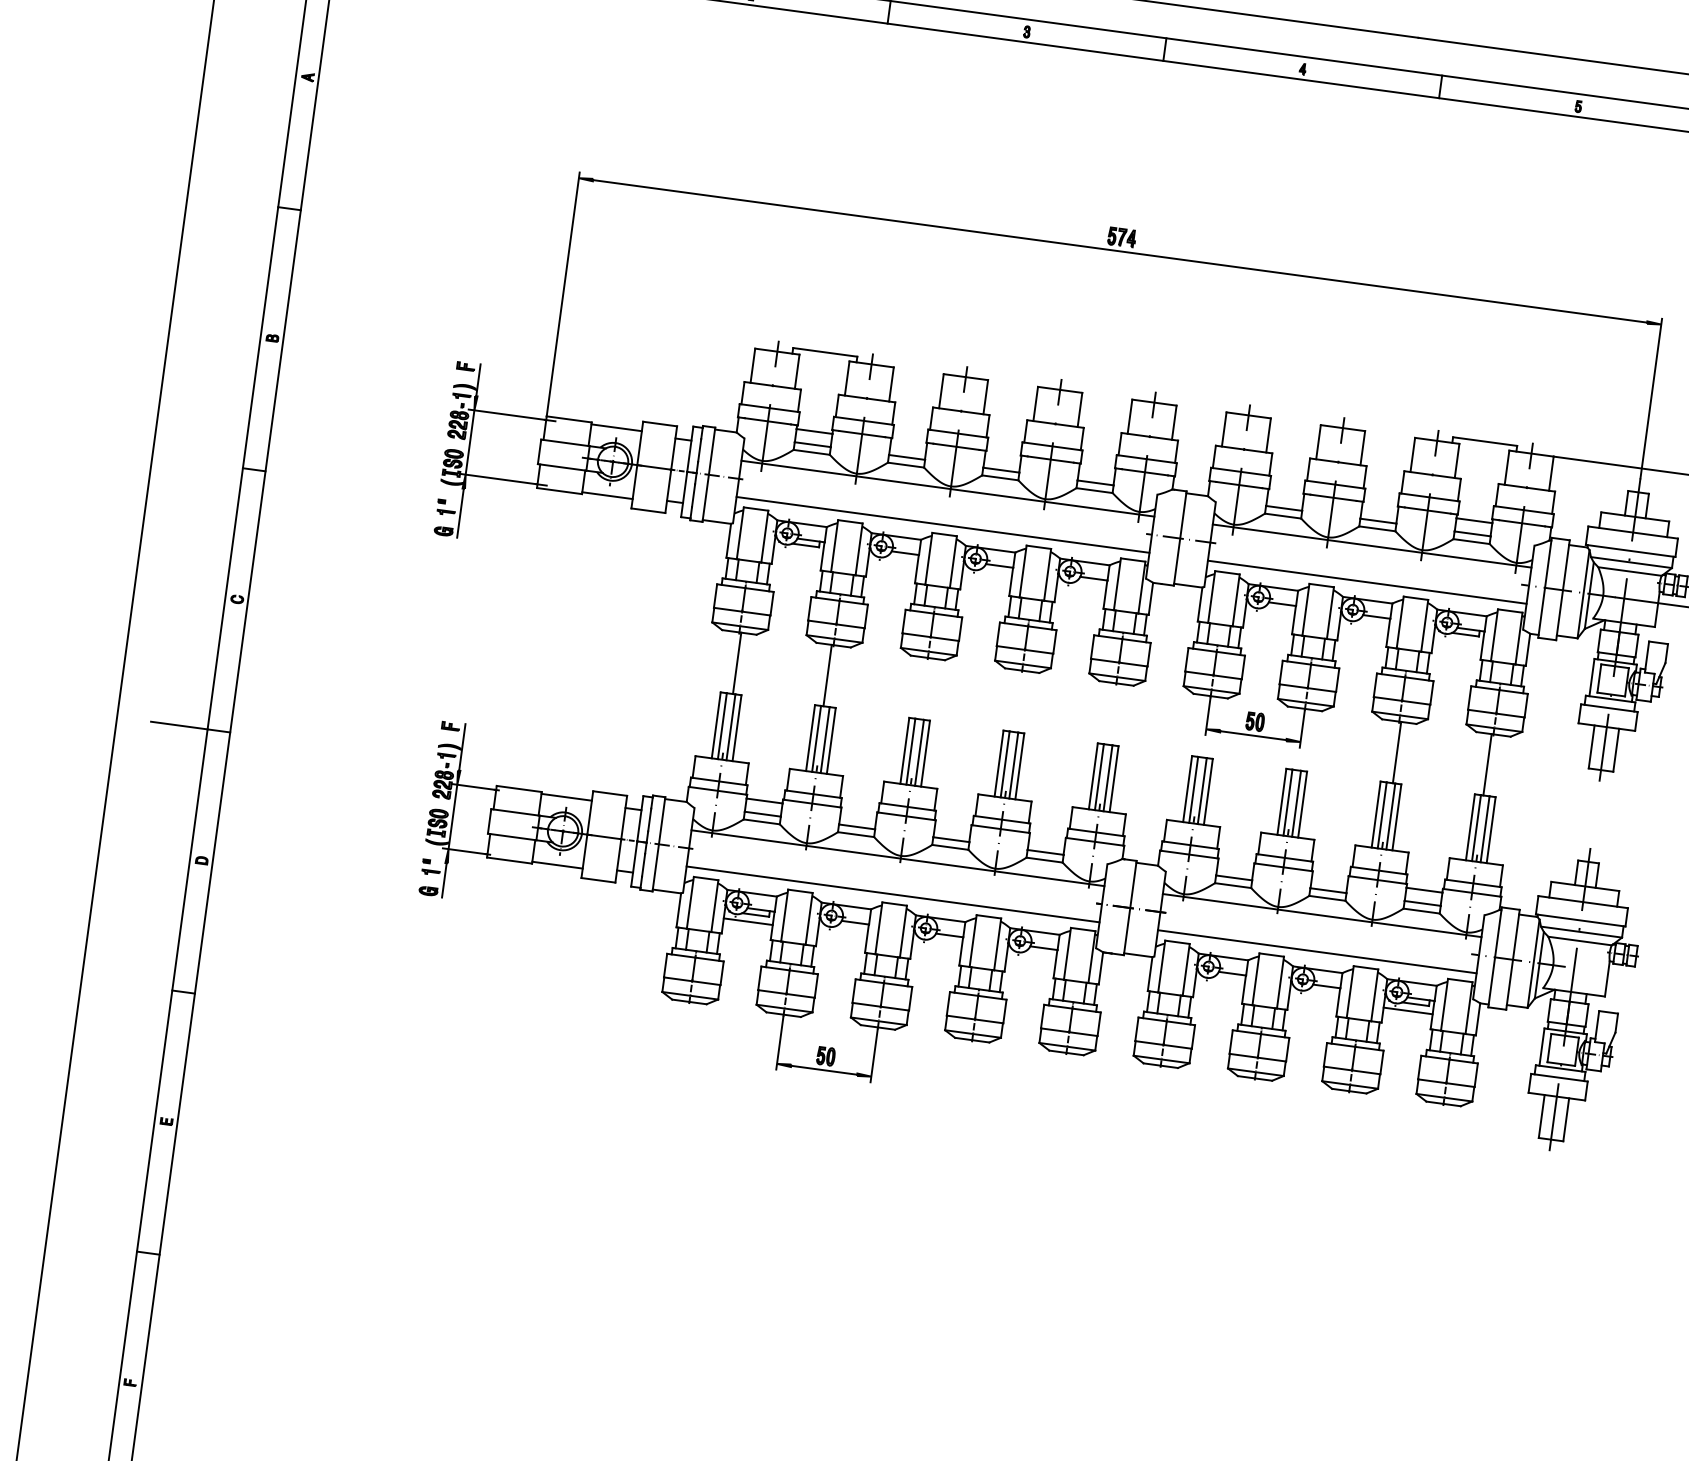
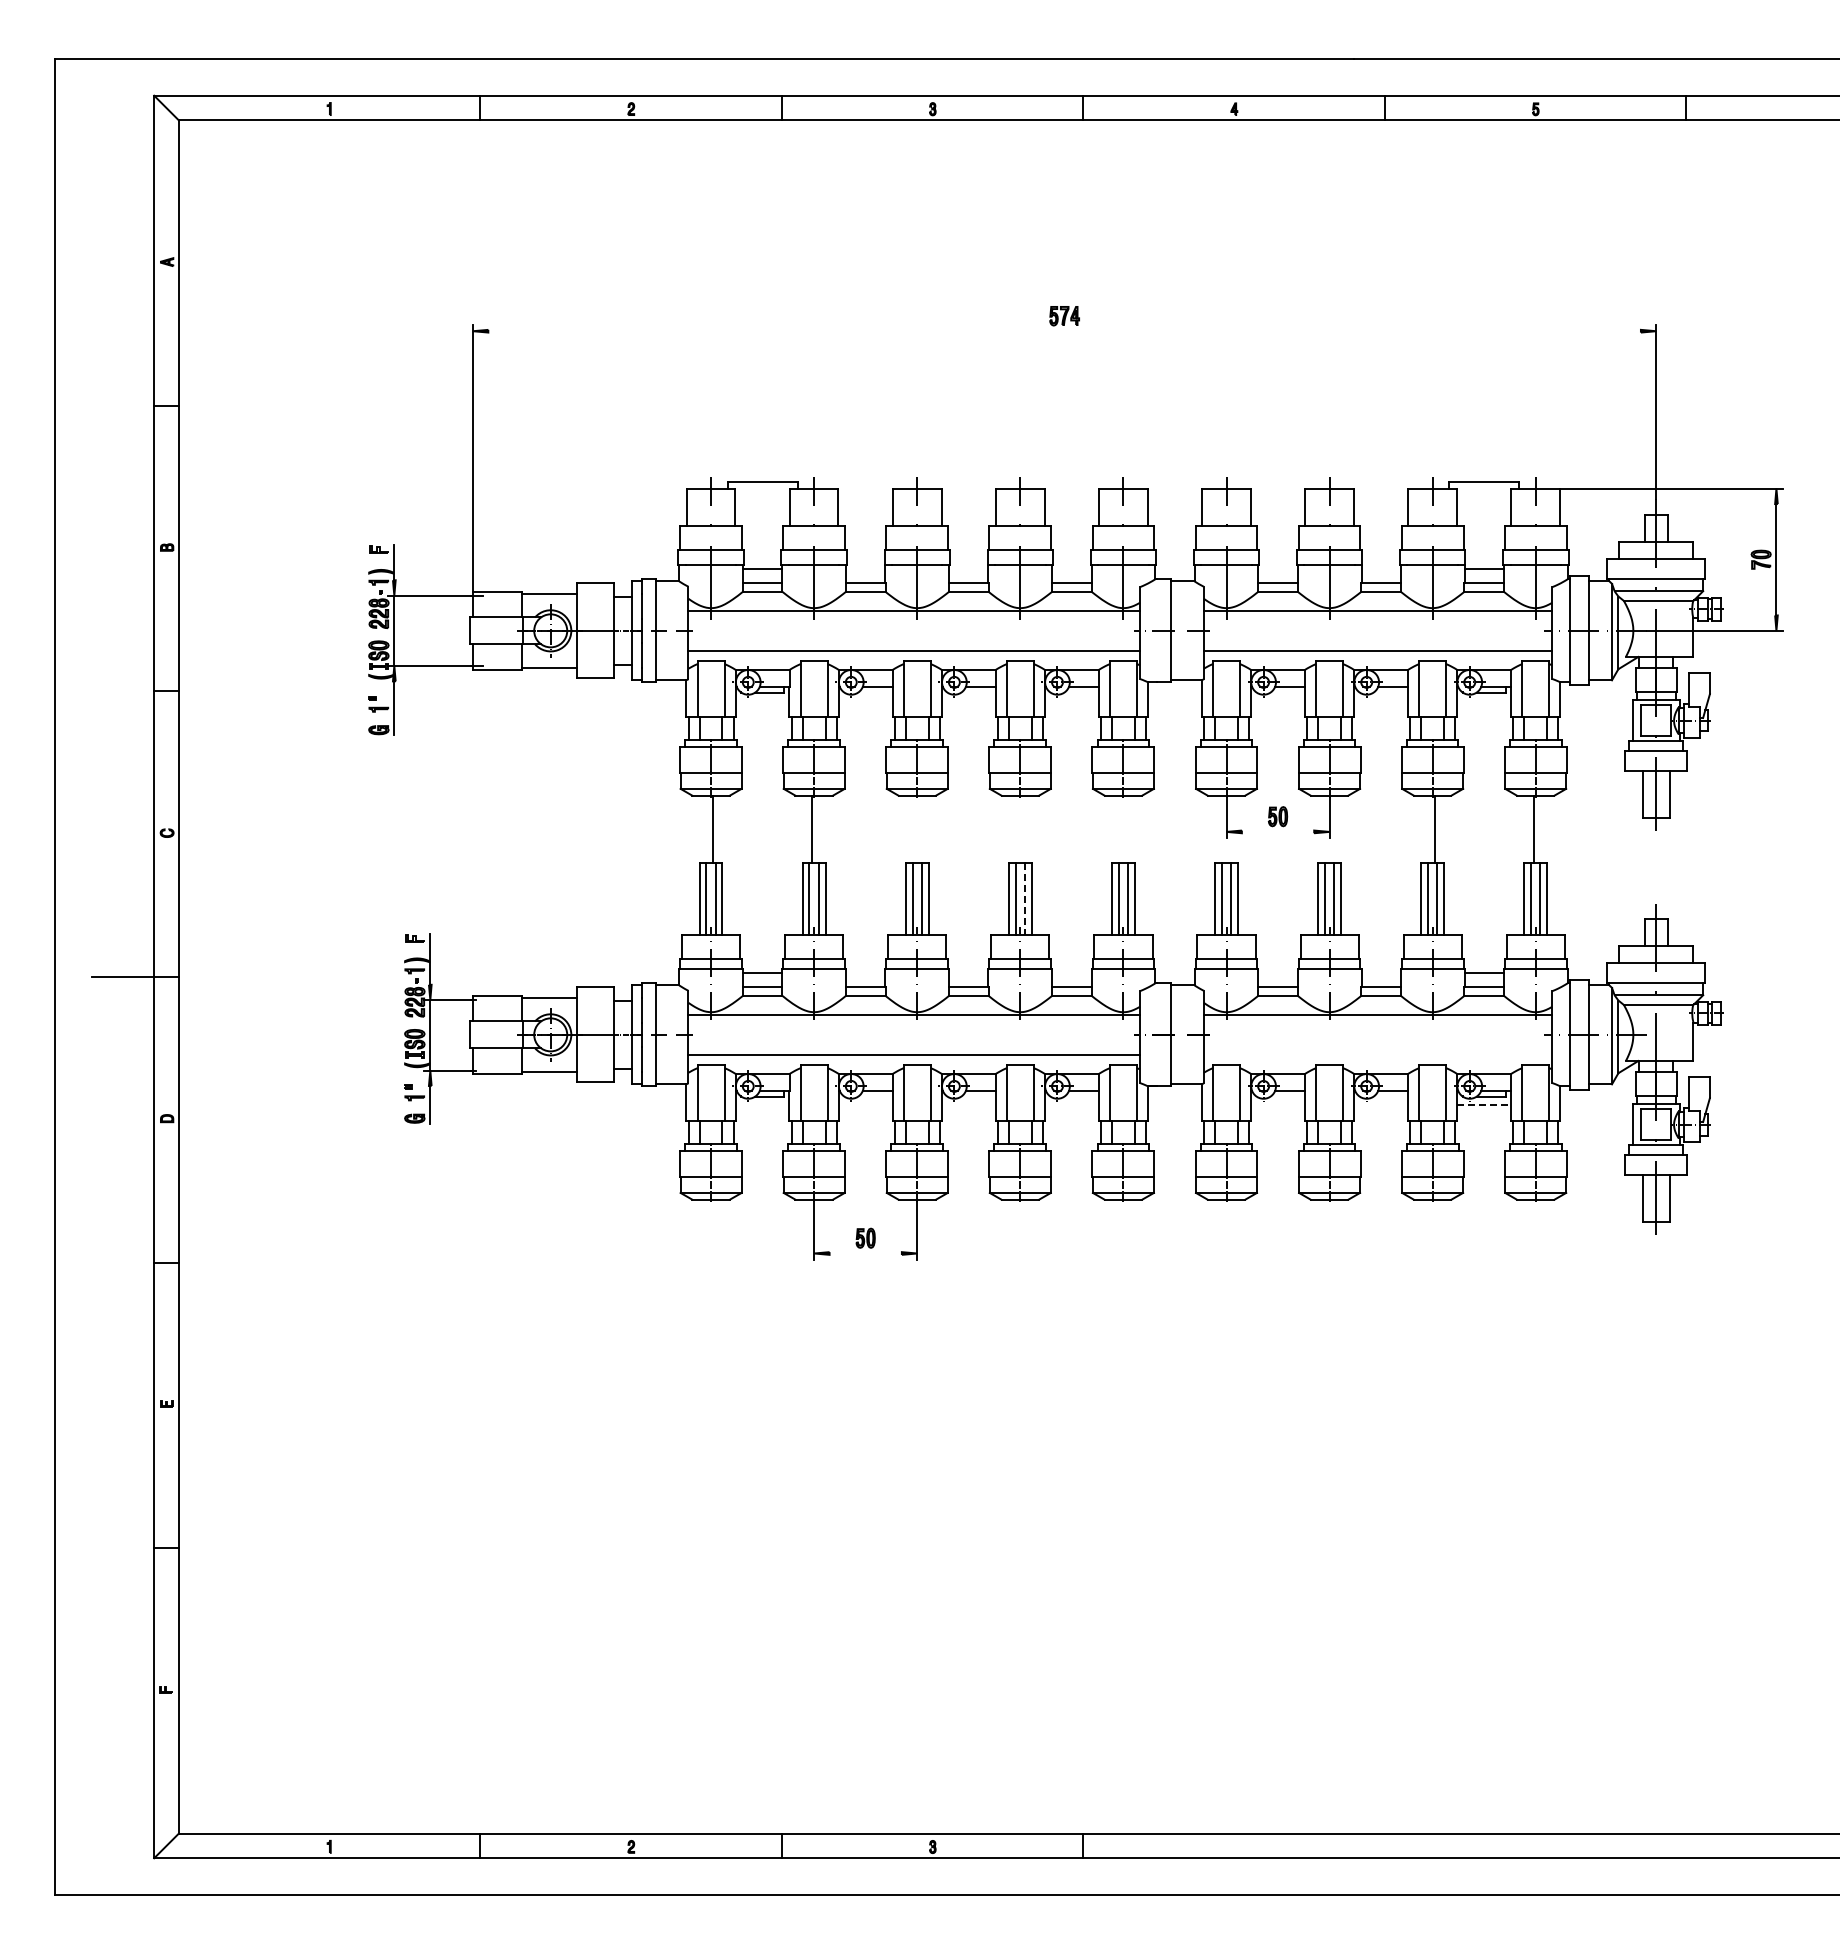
line: (1119, 251) -> (1064, 331), removed
line: (1252, 735) -> (1277, 831), removed
line: (1014, 766) -> (1025, 899), solid -> dashed
line: (748, 922) -> (762, 1105), removed
line: (1316, 951) -> (1377, 1054), removed
line: (1408, 1011) -> (1484, 1105), solid -> dashed
line: (823, 1070) -> (865, 1253), removed

